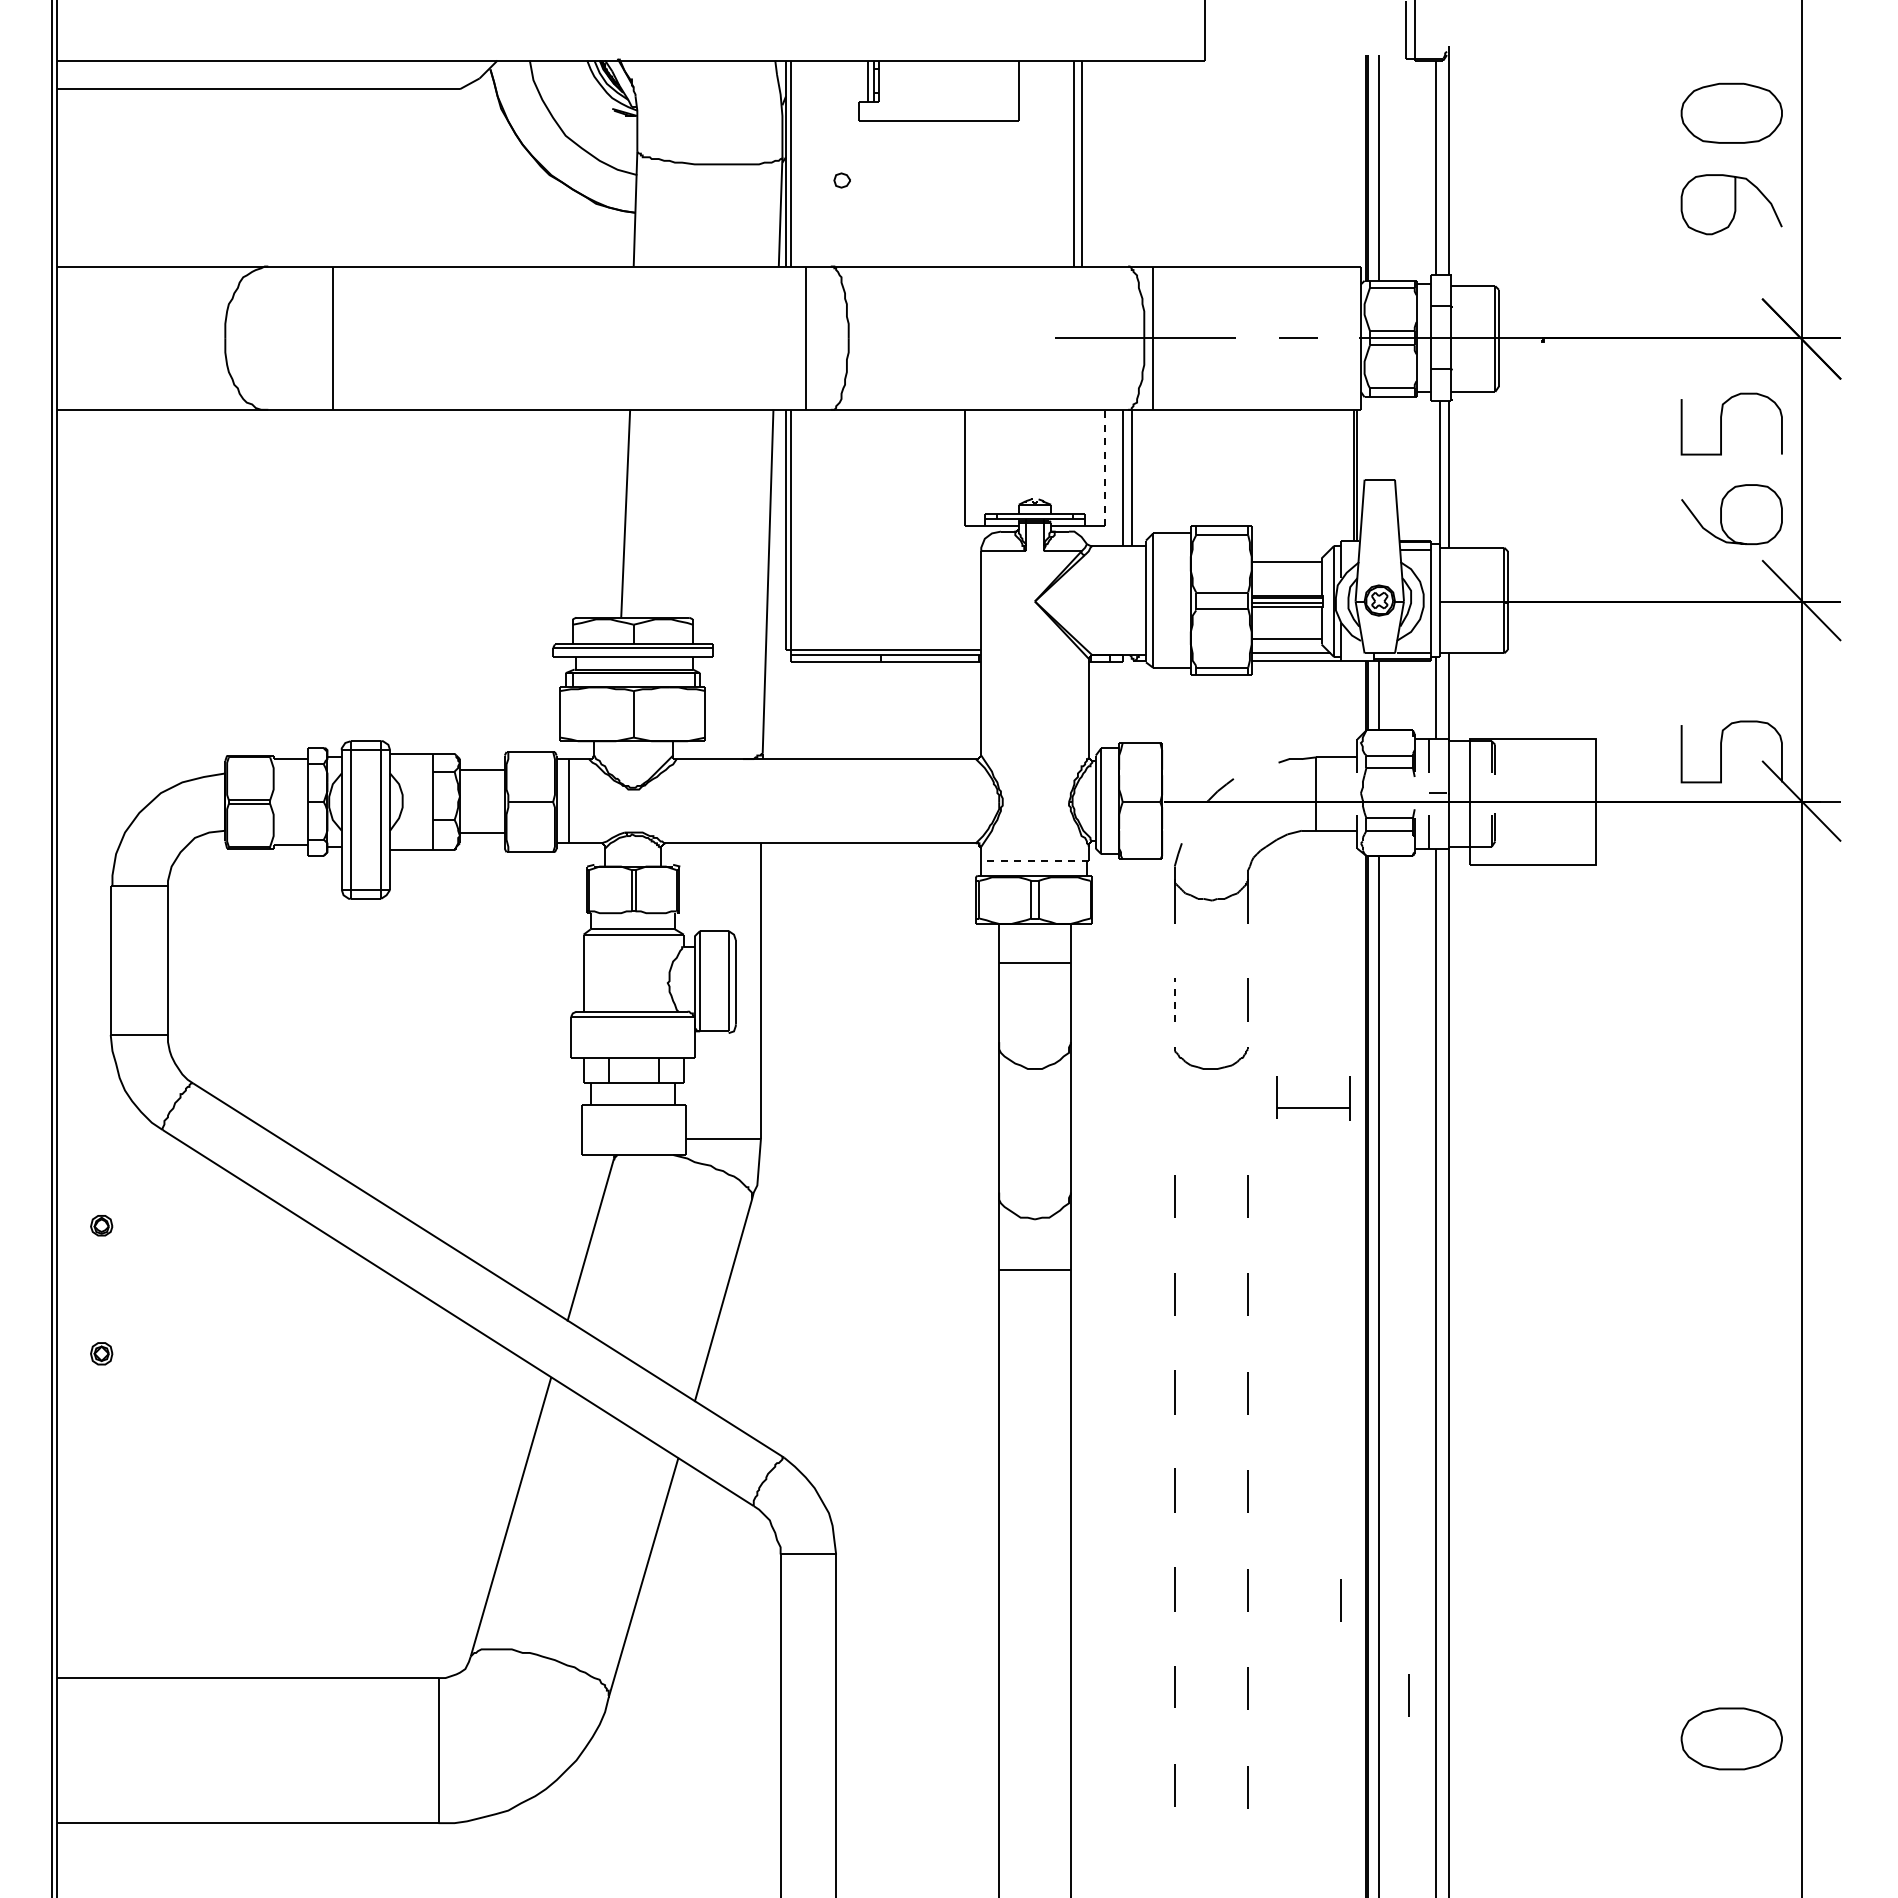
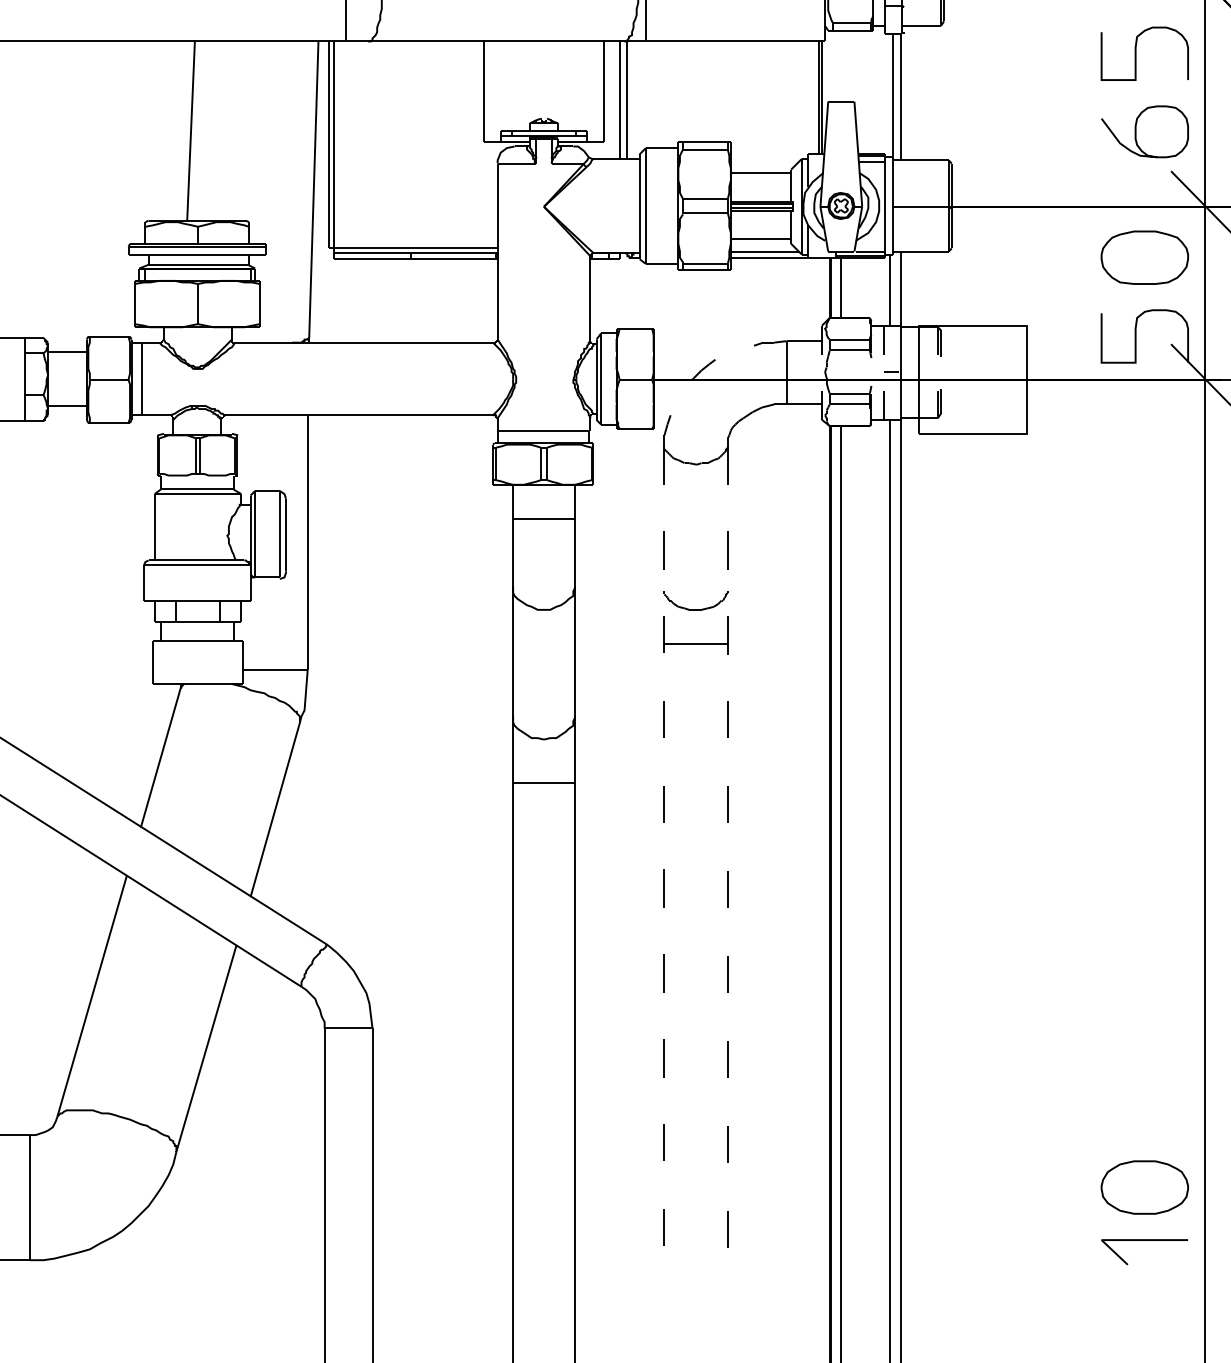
line: (1104, 467) -> (603, 91), dashed -> solid
part: (1731, 660) -> (1144, 257), added
line: (1035, 861) -> (544, 430), dashed -> solid
line: (1174, 999) -> (664, 549), dashed -> solid
part: (1313, 1107) -> (696, 643), moved
line: (1340, 1600) -> (807, 1068), removed
line: (1408, 1695) -> (866, 1150), removed
line: (1731, 1800) -> (1144, 1240), added

